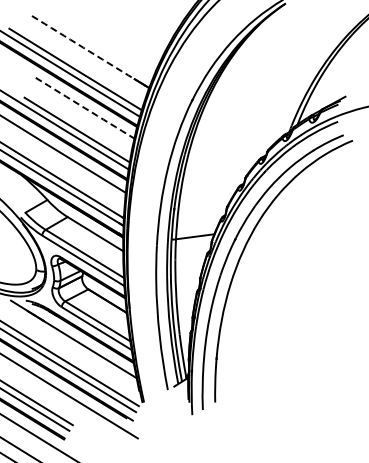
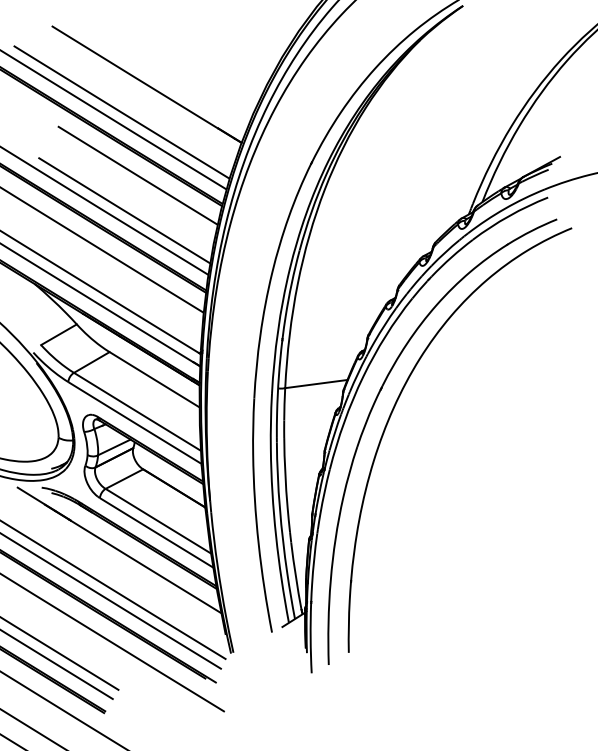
arc: (83, 47) -> (135, 77), dashed -> solid
arc: (85, 108) -> (138, 176), dashed -> solid

